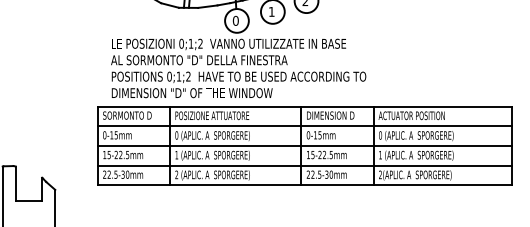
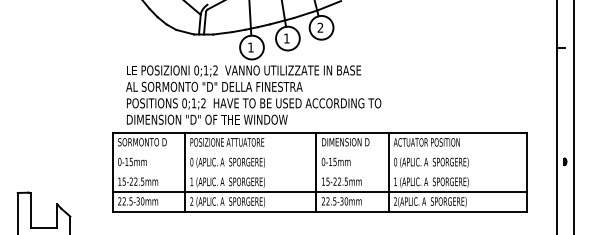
text: (235, 20) -> (250, 47), 0 -> 1
line: (304, 125) -> (319, 152), removed
line: (304, 145) -> (319, 172), removed

